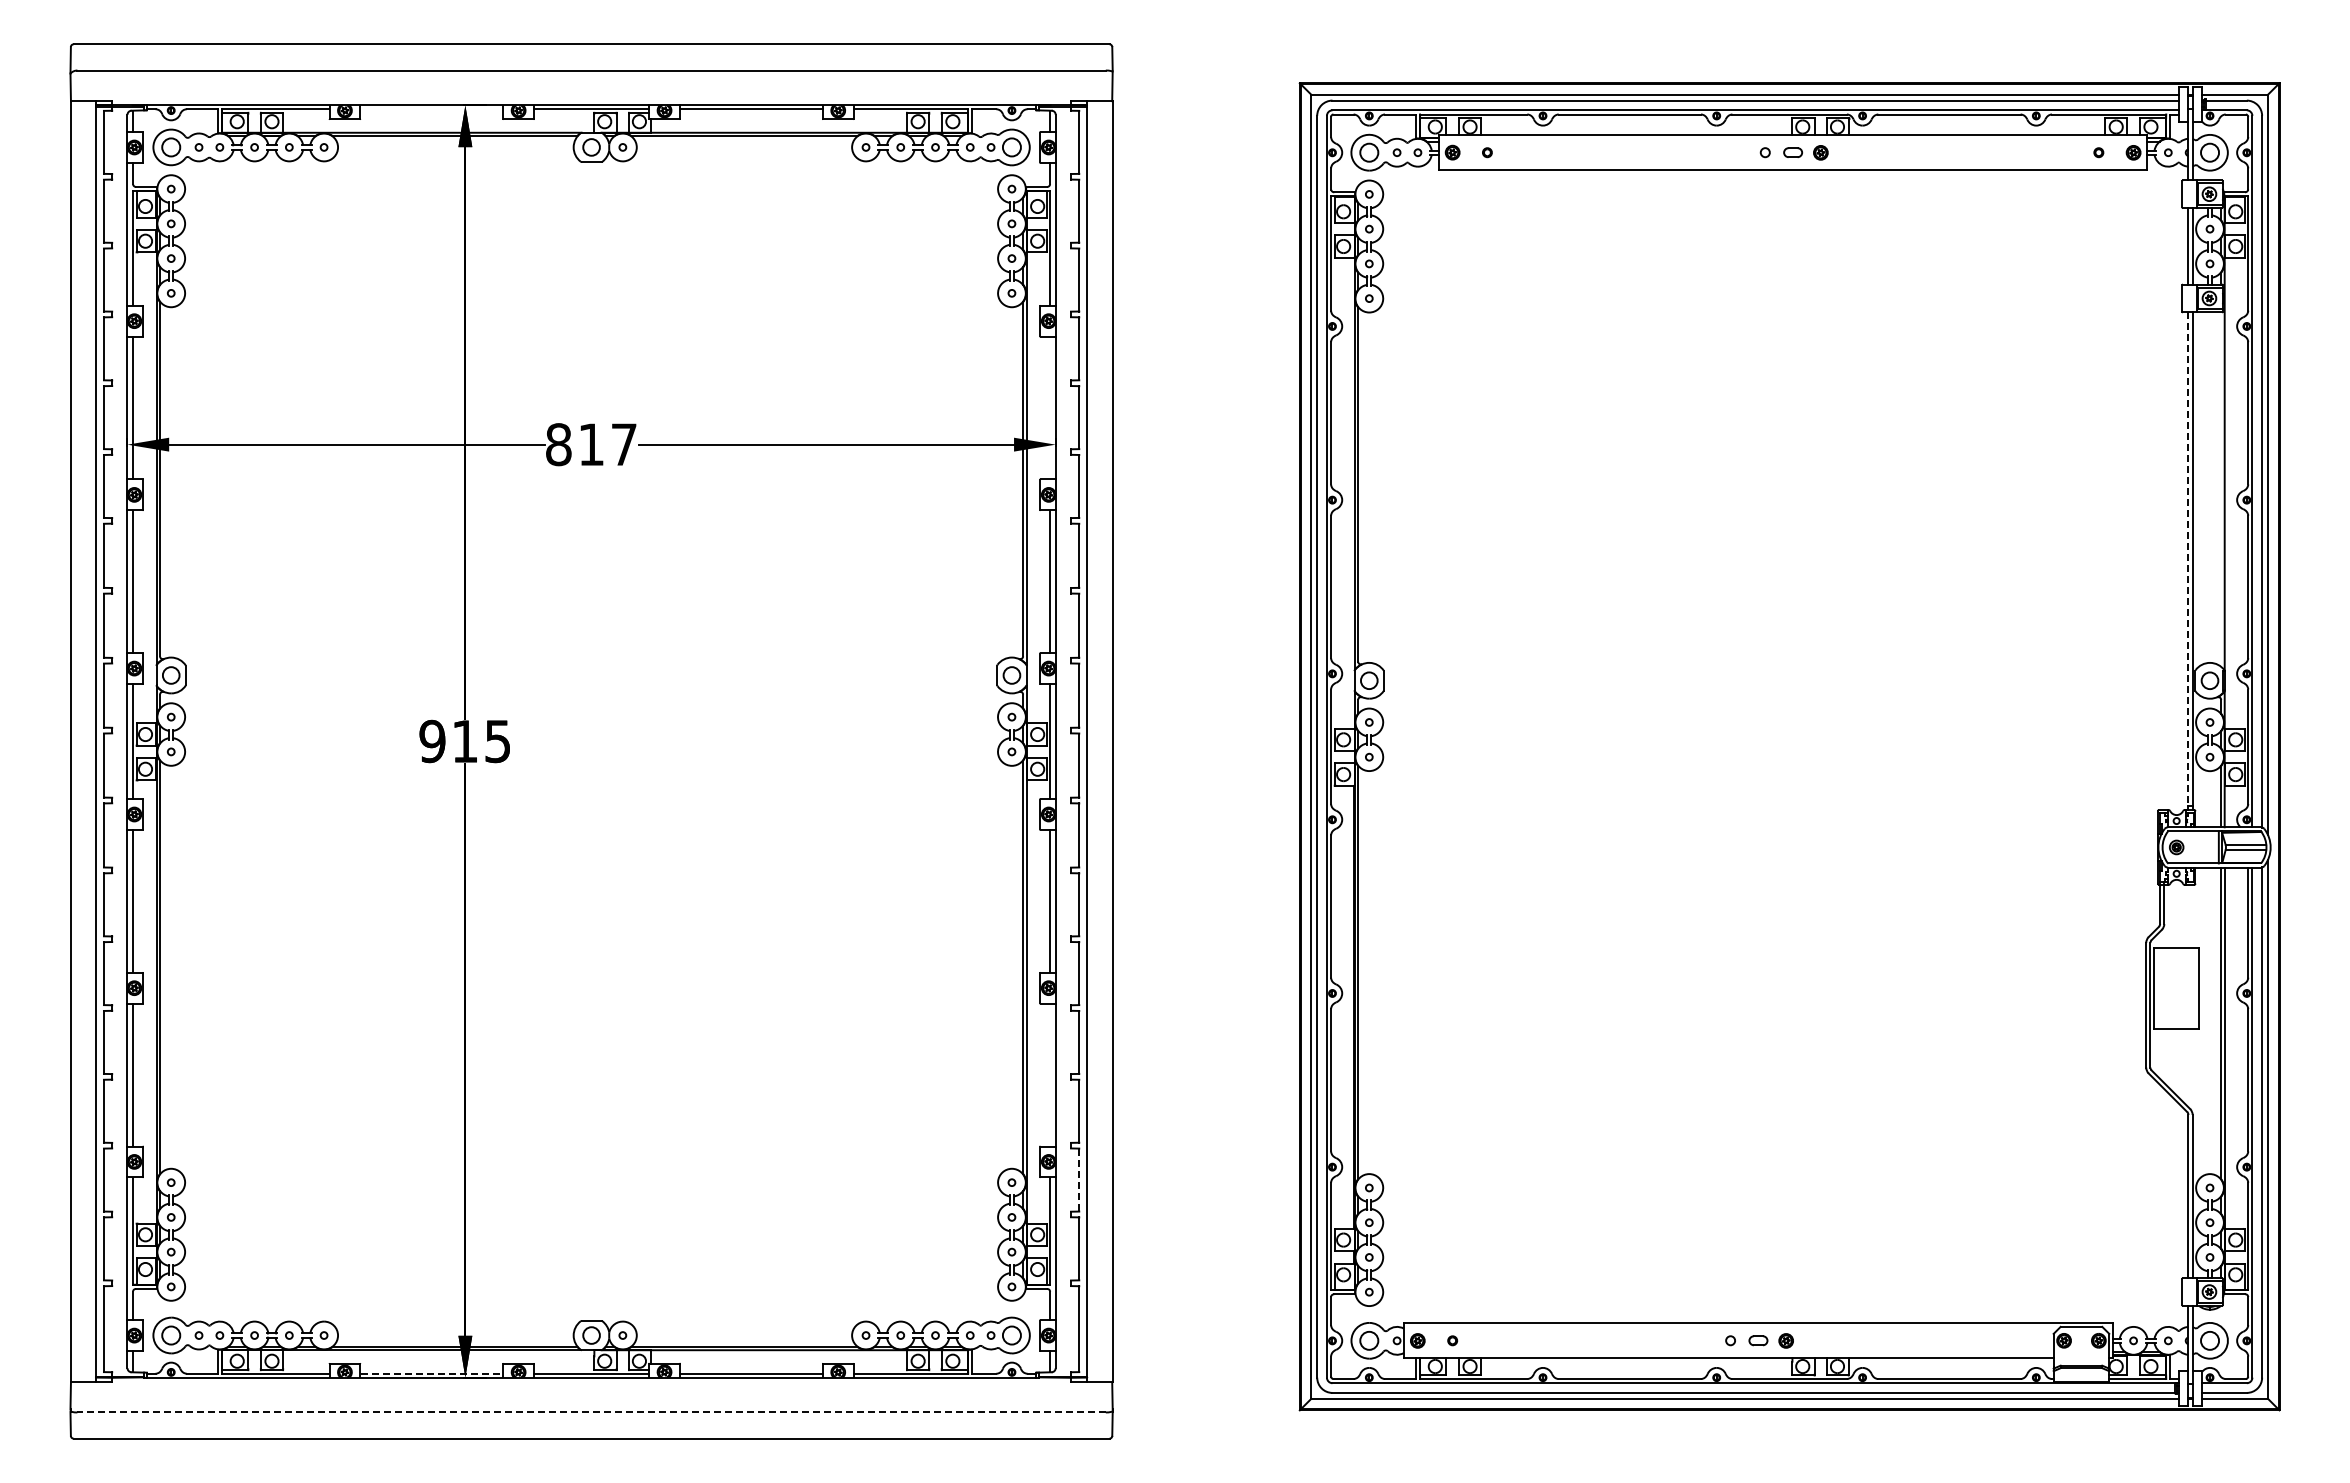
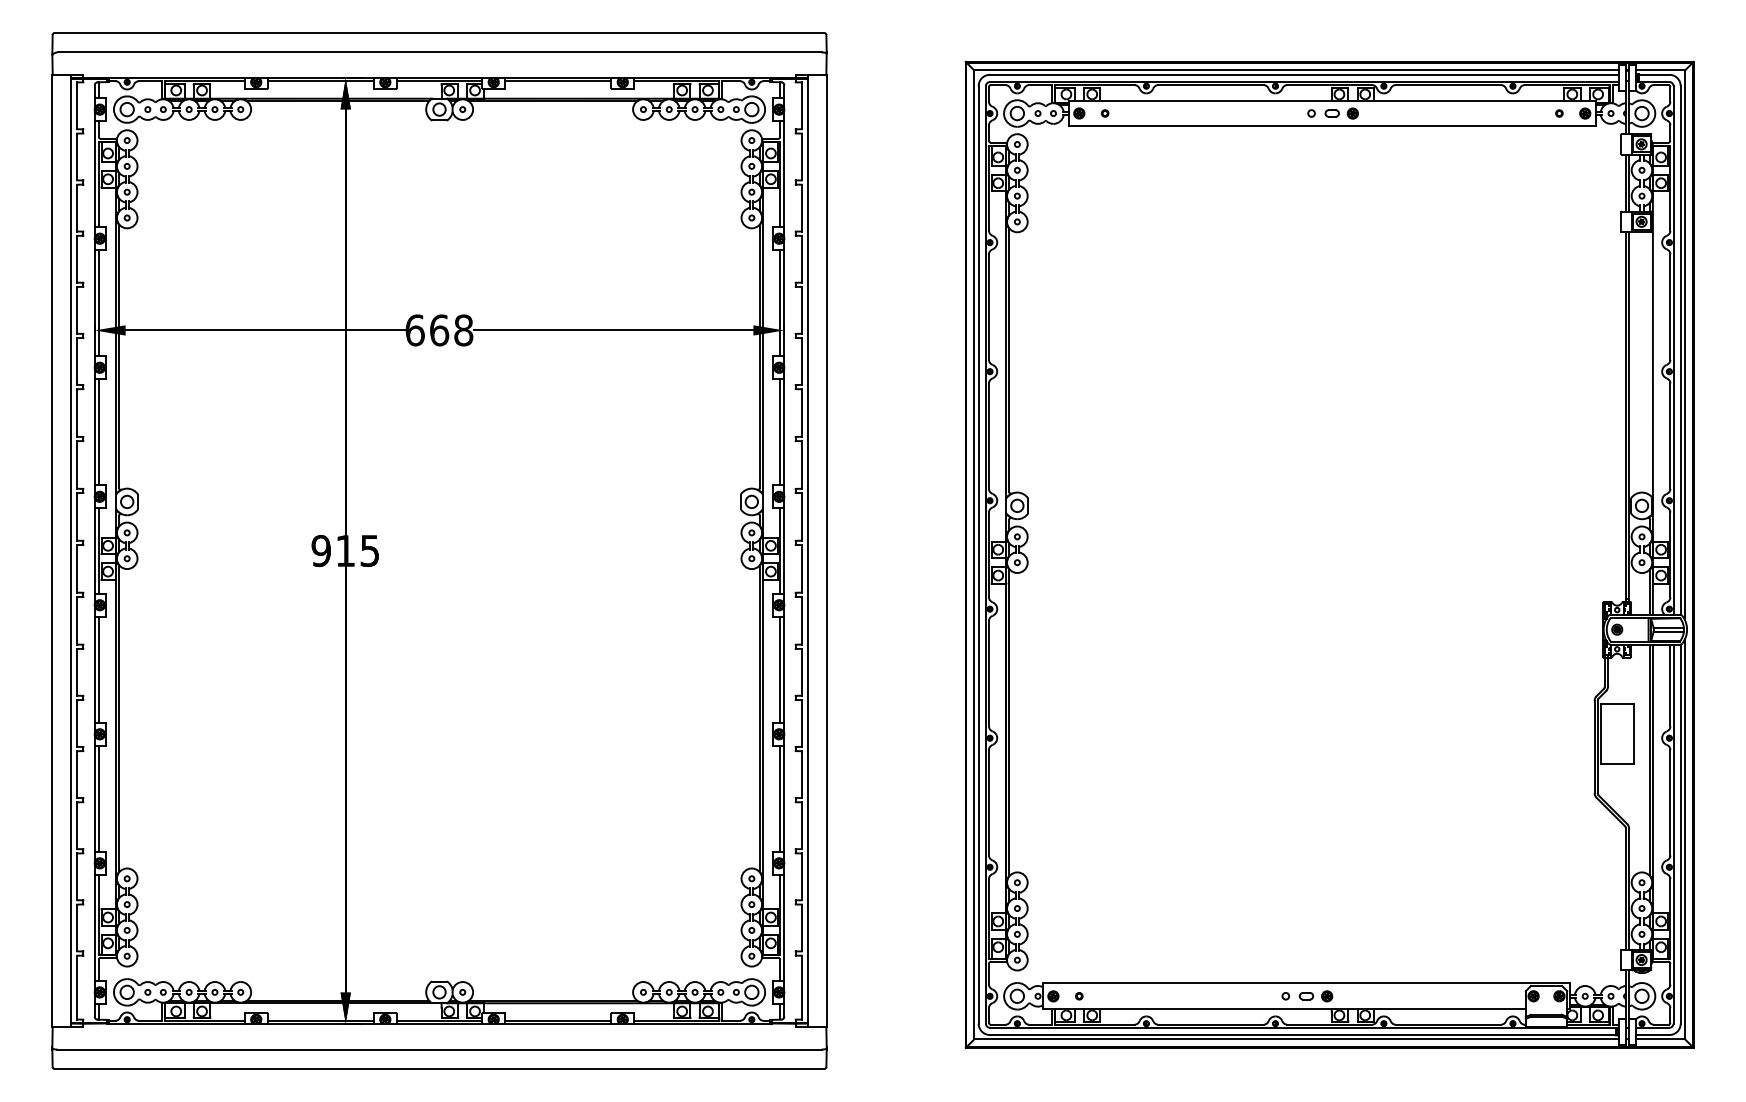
line: (431, 109) -> (320, 81), added
line: (1050, 407) -> (780, 302), added
text: (591, 444) -> (439, 330), 817 -> 668
line: (2188, 559) -> (1626, 415), dashed -> solid
line: (1050, 1074) -> (780, 798), added
line: (1079, 1180) -> (802, 877), dashed -> solid
line: (432, 1373) -> (321, 1020), dashed -> solid
line: (591, 1412) -> (439, 1049), dashed -> solid

